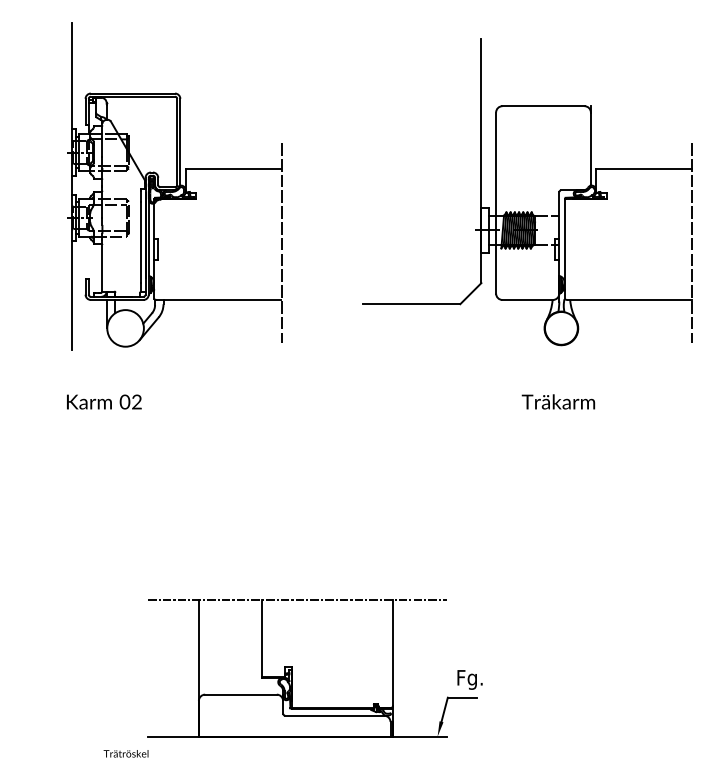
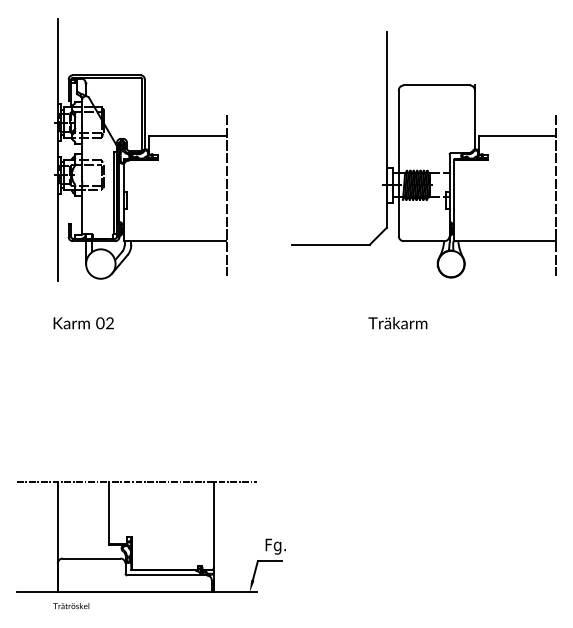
text: (557, 402) -> (397, 323), moved
part: (291, 667) -> (132, 536), moved
text: (126, 754) -> (71, 606), moved

